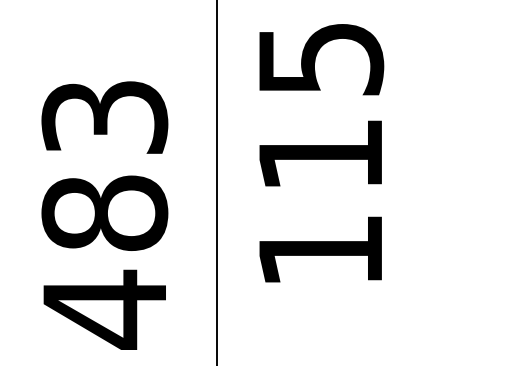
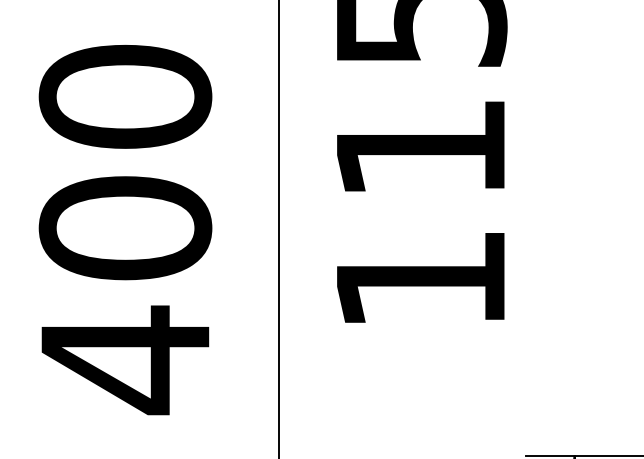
text: (104, 165) -> (124, 162), 483 -> 400

